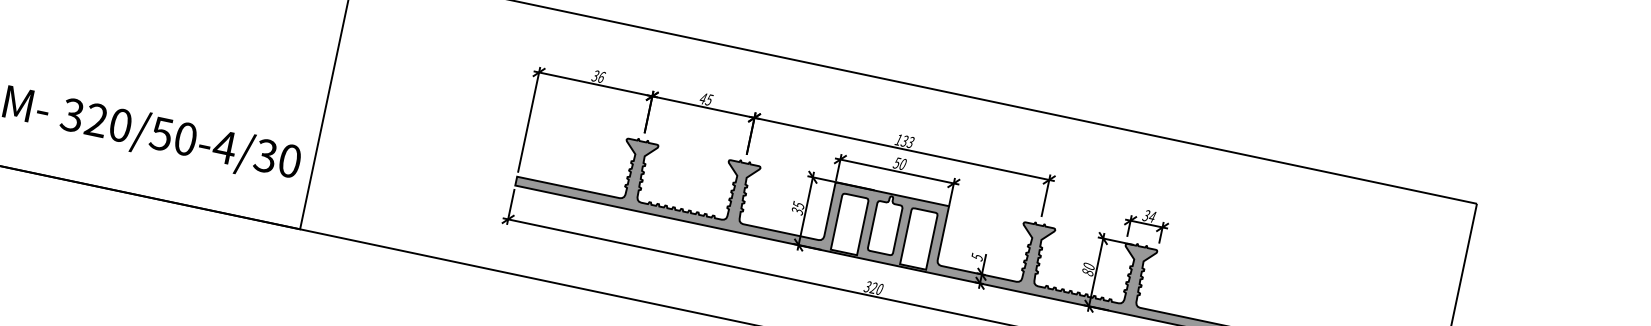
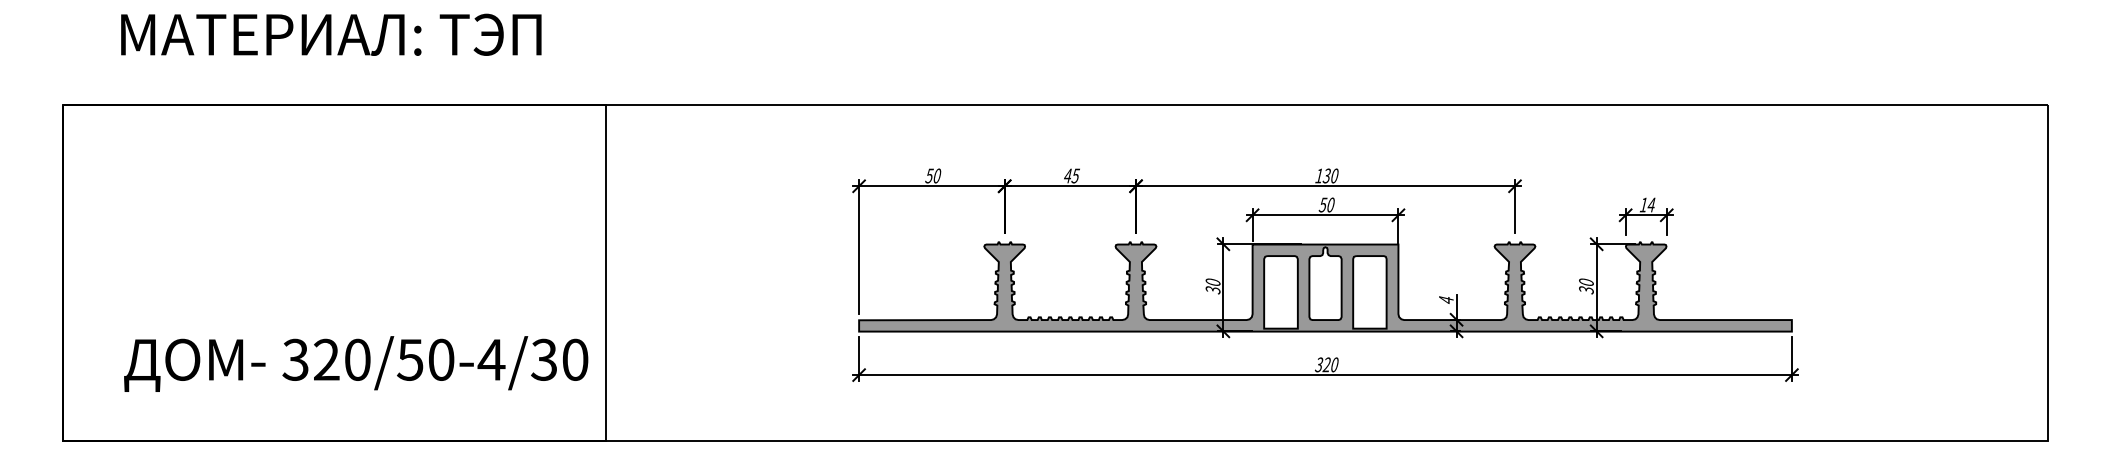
text: (599, 76) -> (934, 175), 36 -> 50
text: (910, 142) -> (1334, 175), 133 -> 130
text: (798, 205) -> (1212, 282), 35 -> 30
text: (1146, 215) -> (1643, 204), 34 -> 14
text: (977, 256) -> (1446, 299), 5 -> 4
text: (1087, 272) -> (1586, 290), 80 -> 30

